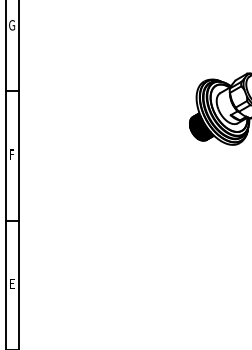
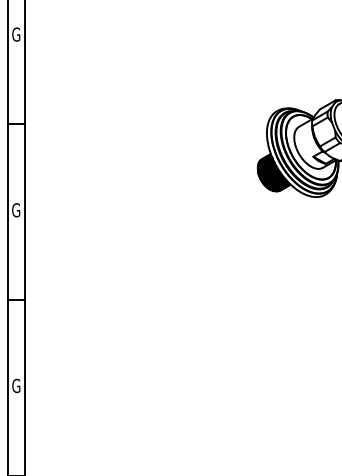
text: (11, 154) -> (15, 210), F -> G
text: (12, 283) -> (16, 385), E -> G

